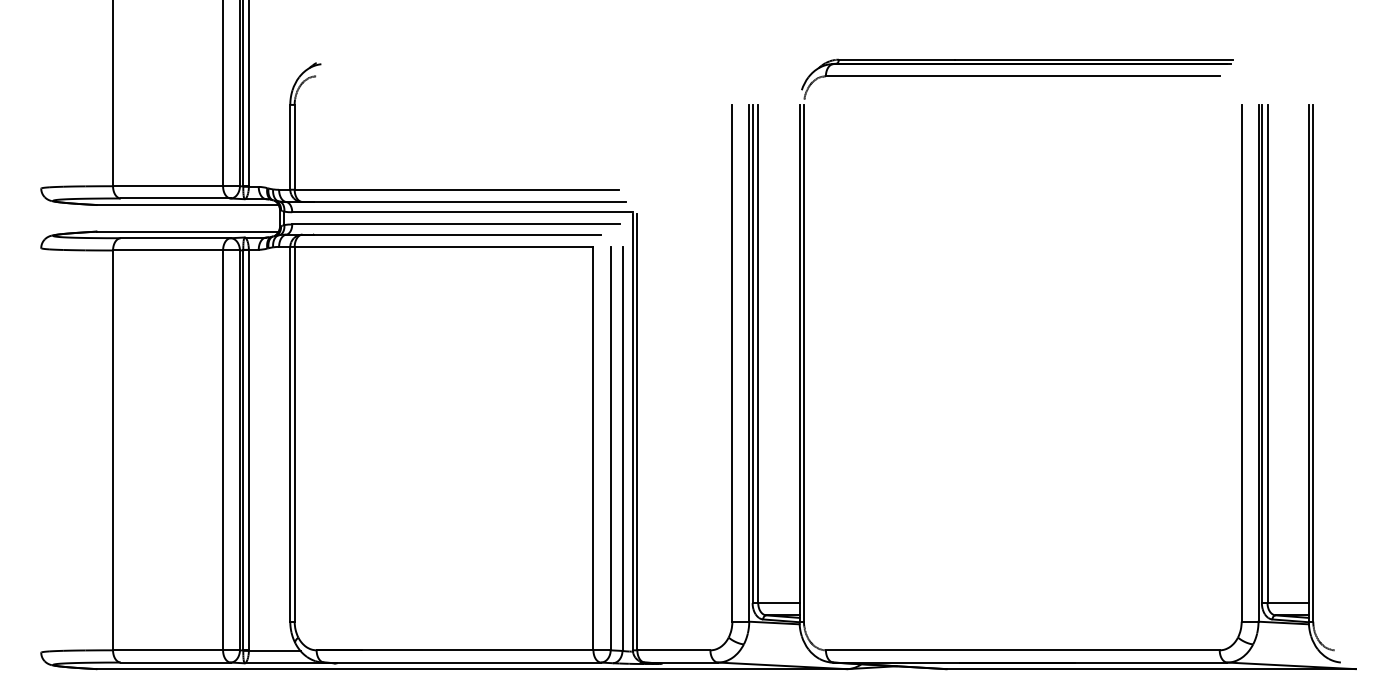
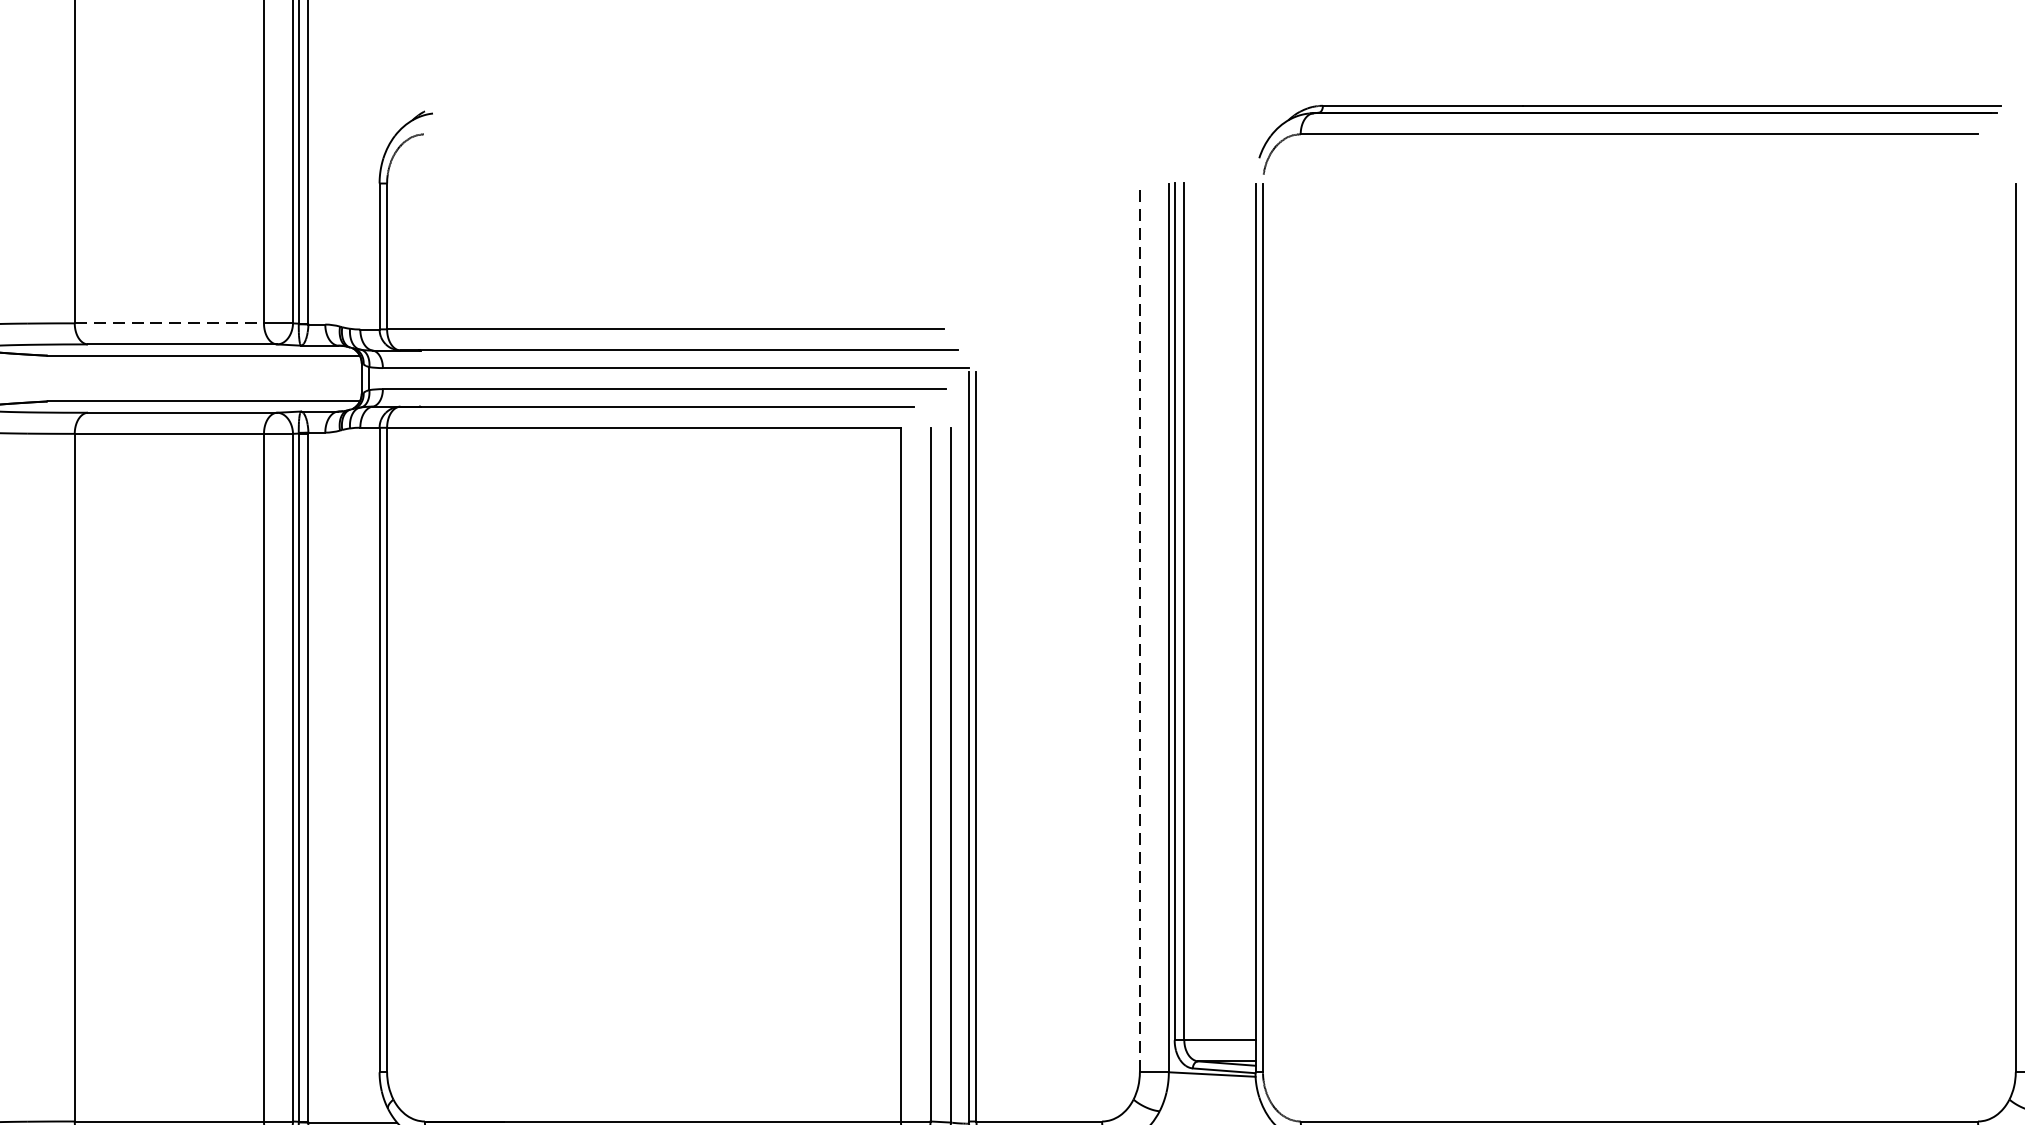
line: (168, 186) -> (170, 323), solid -> dashed
line: (732, 362) -> (1140, 626), solid -> dashed

